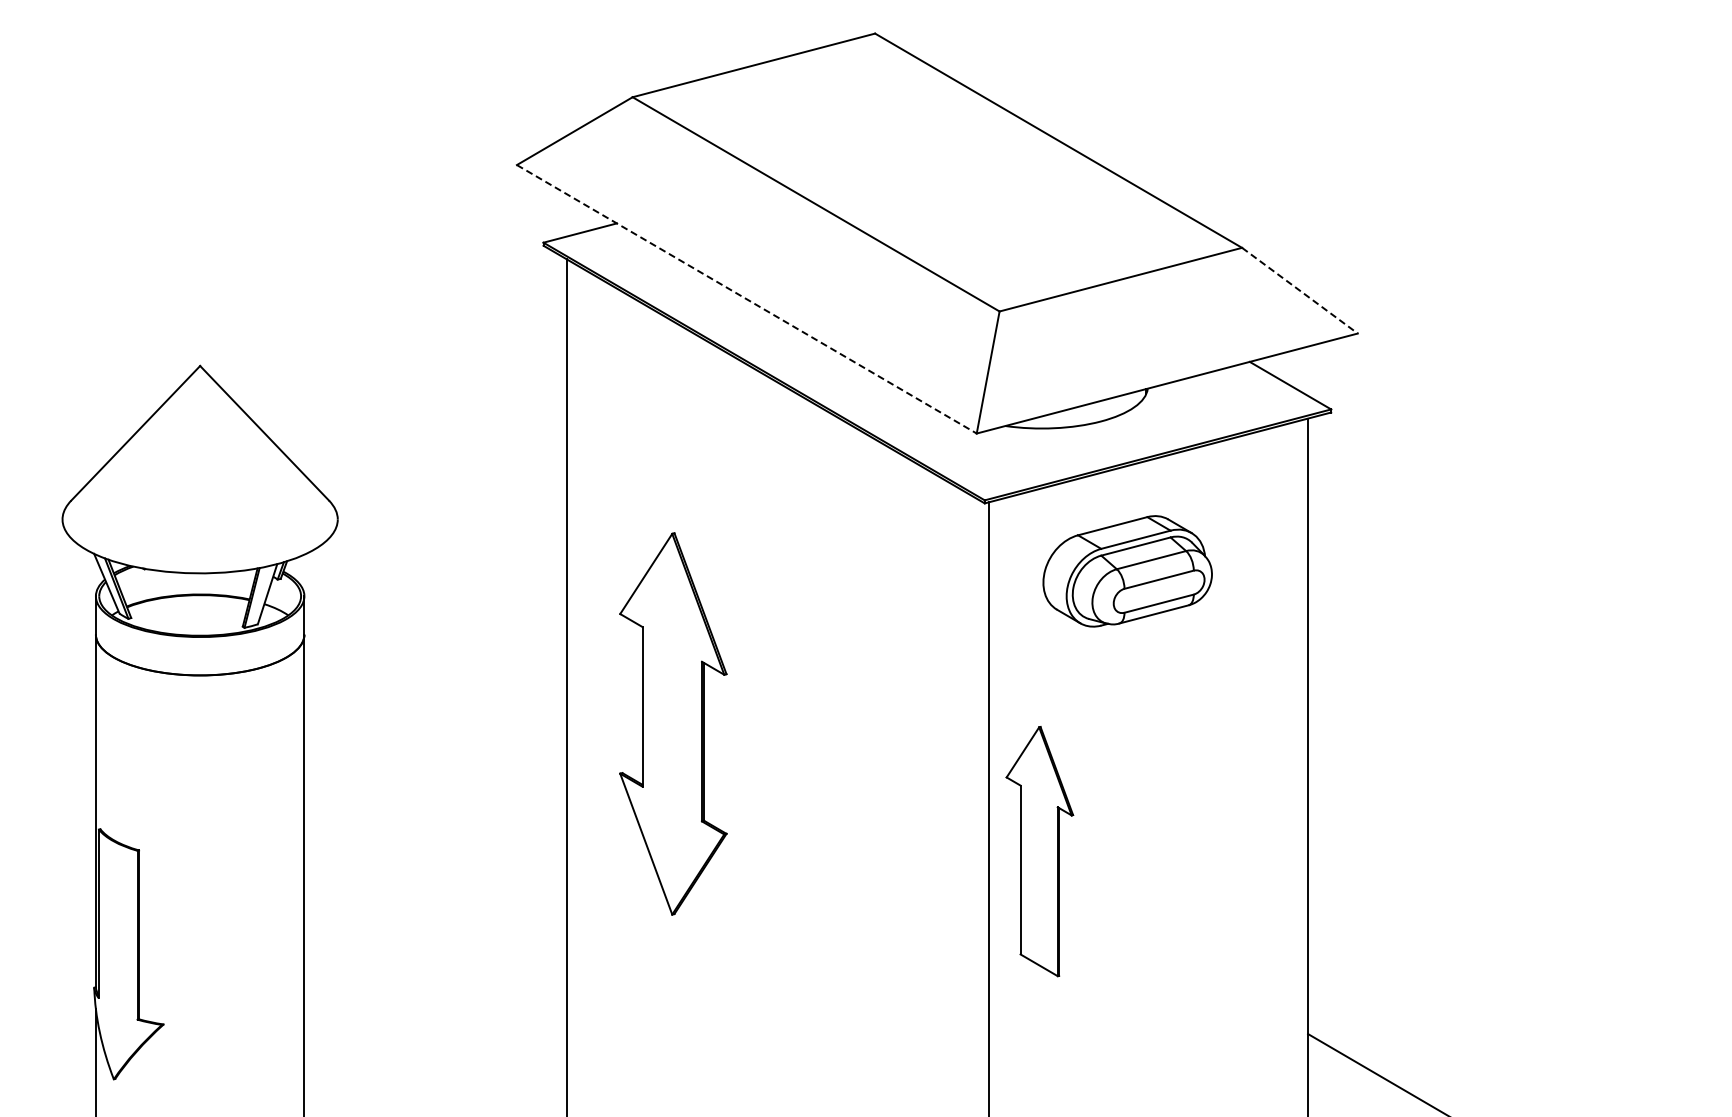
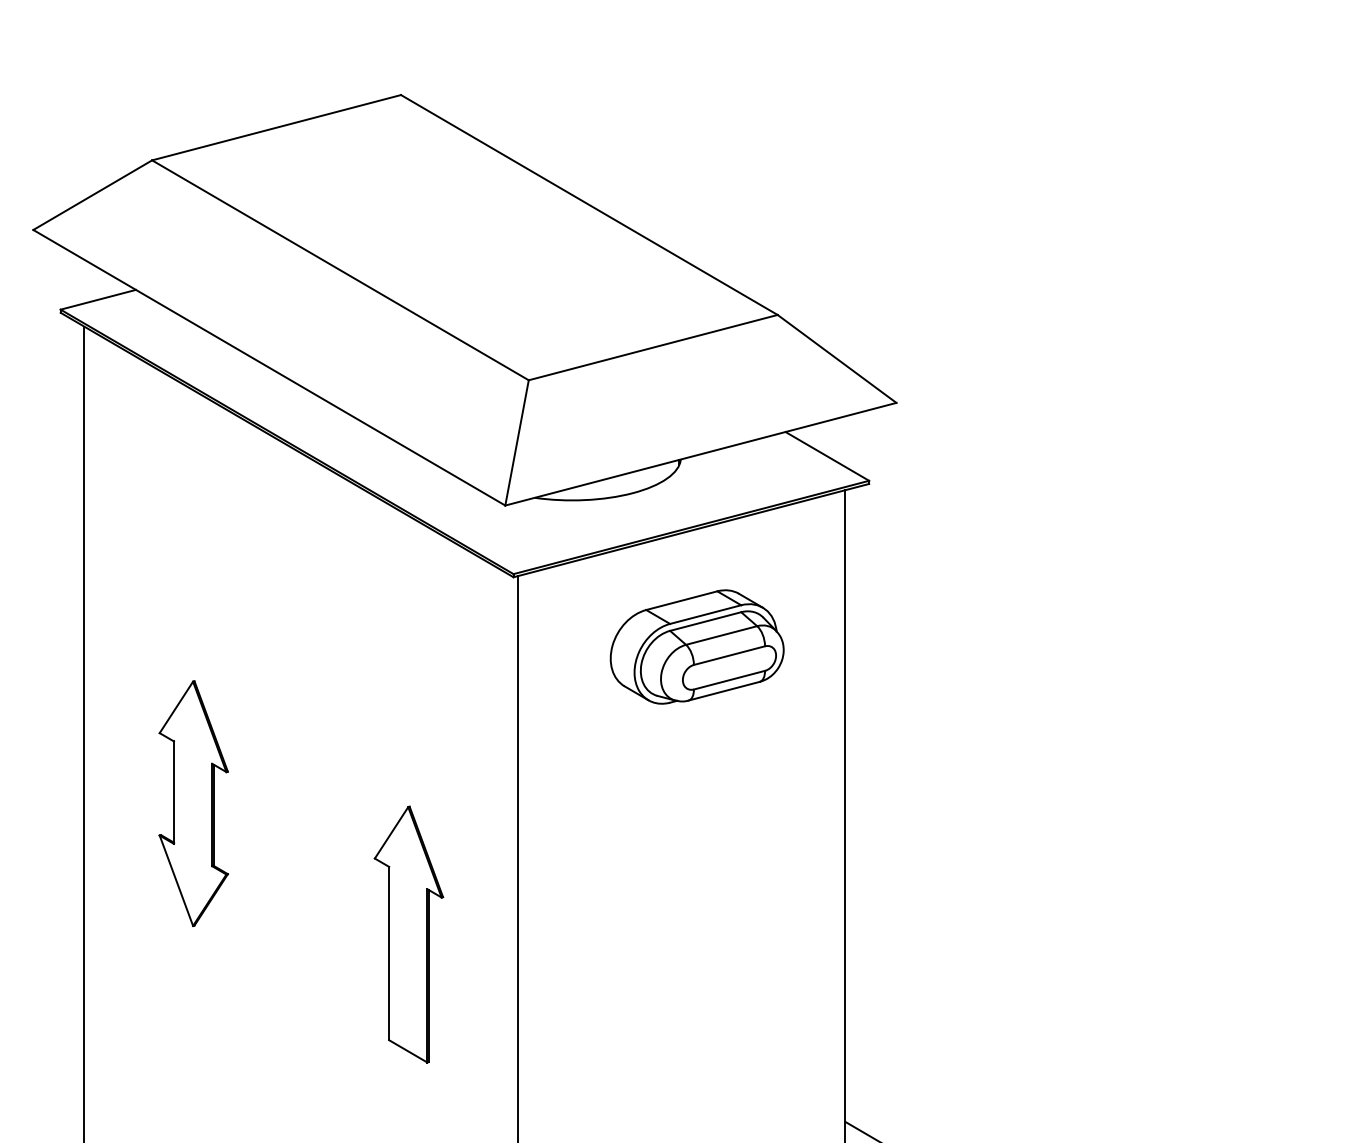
line: (1299, 290) -> (836, 358), dashed -> solid
line: (747, 299) -> (270, 367), dashed -> solid
part: (1127, 571) -> (697, 647), moved
part: (672, 723) -> (193, 803), size x0.62
part: (1039, 851) -> (408, 934), moved

